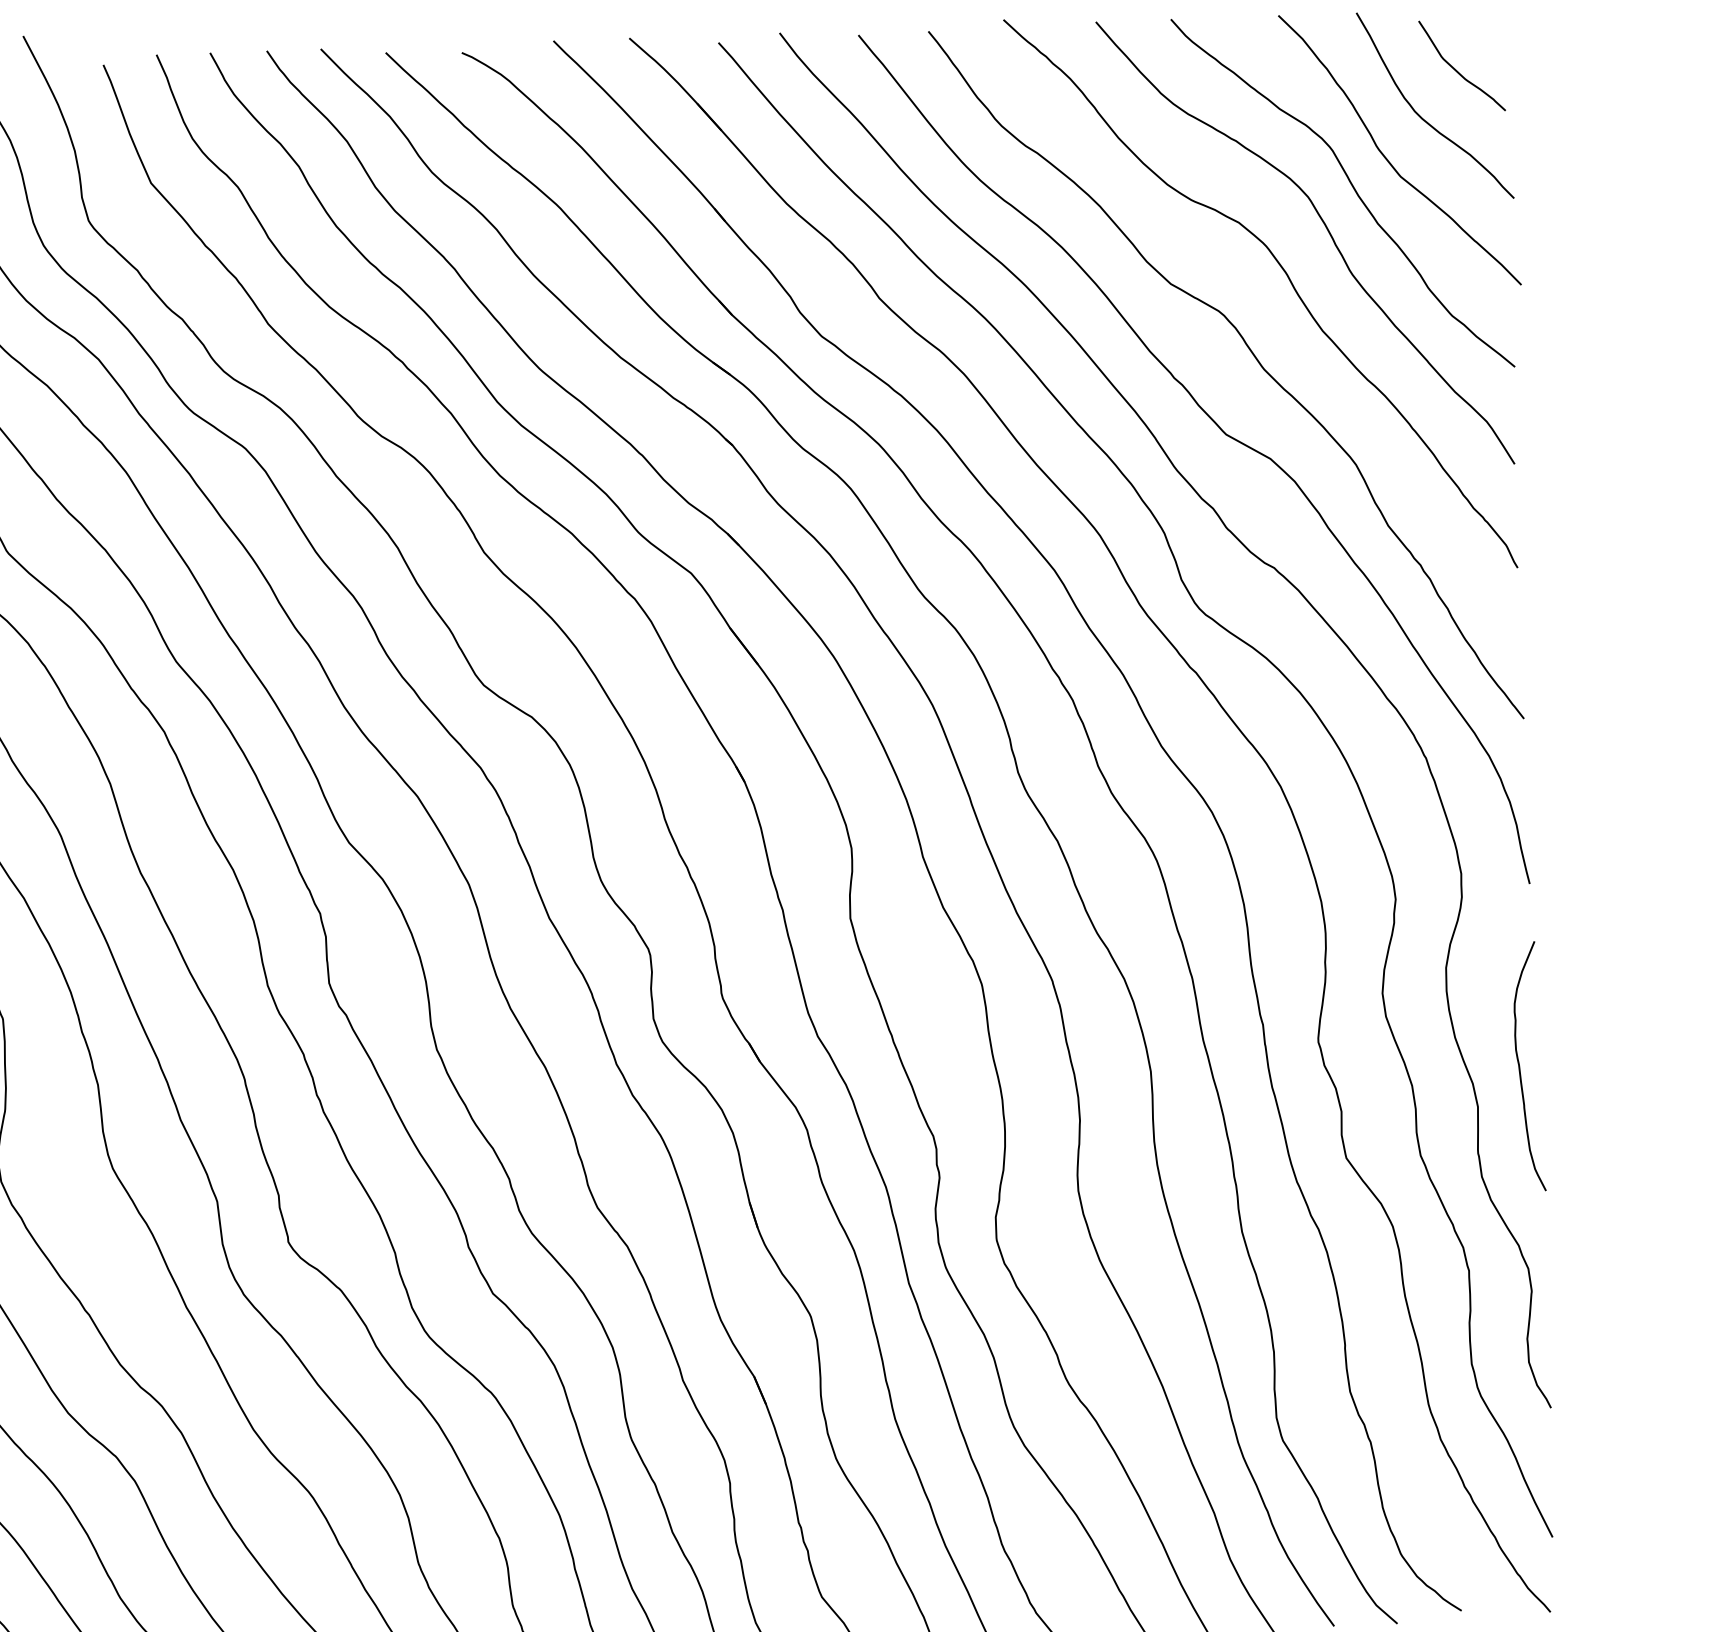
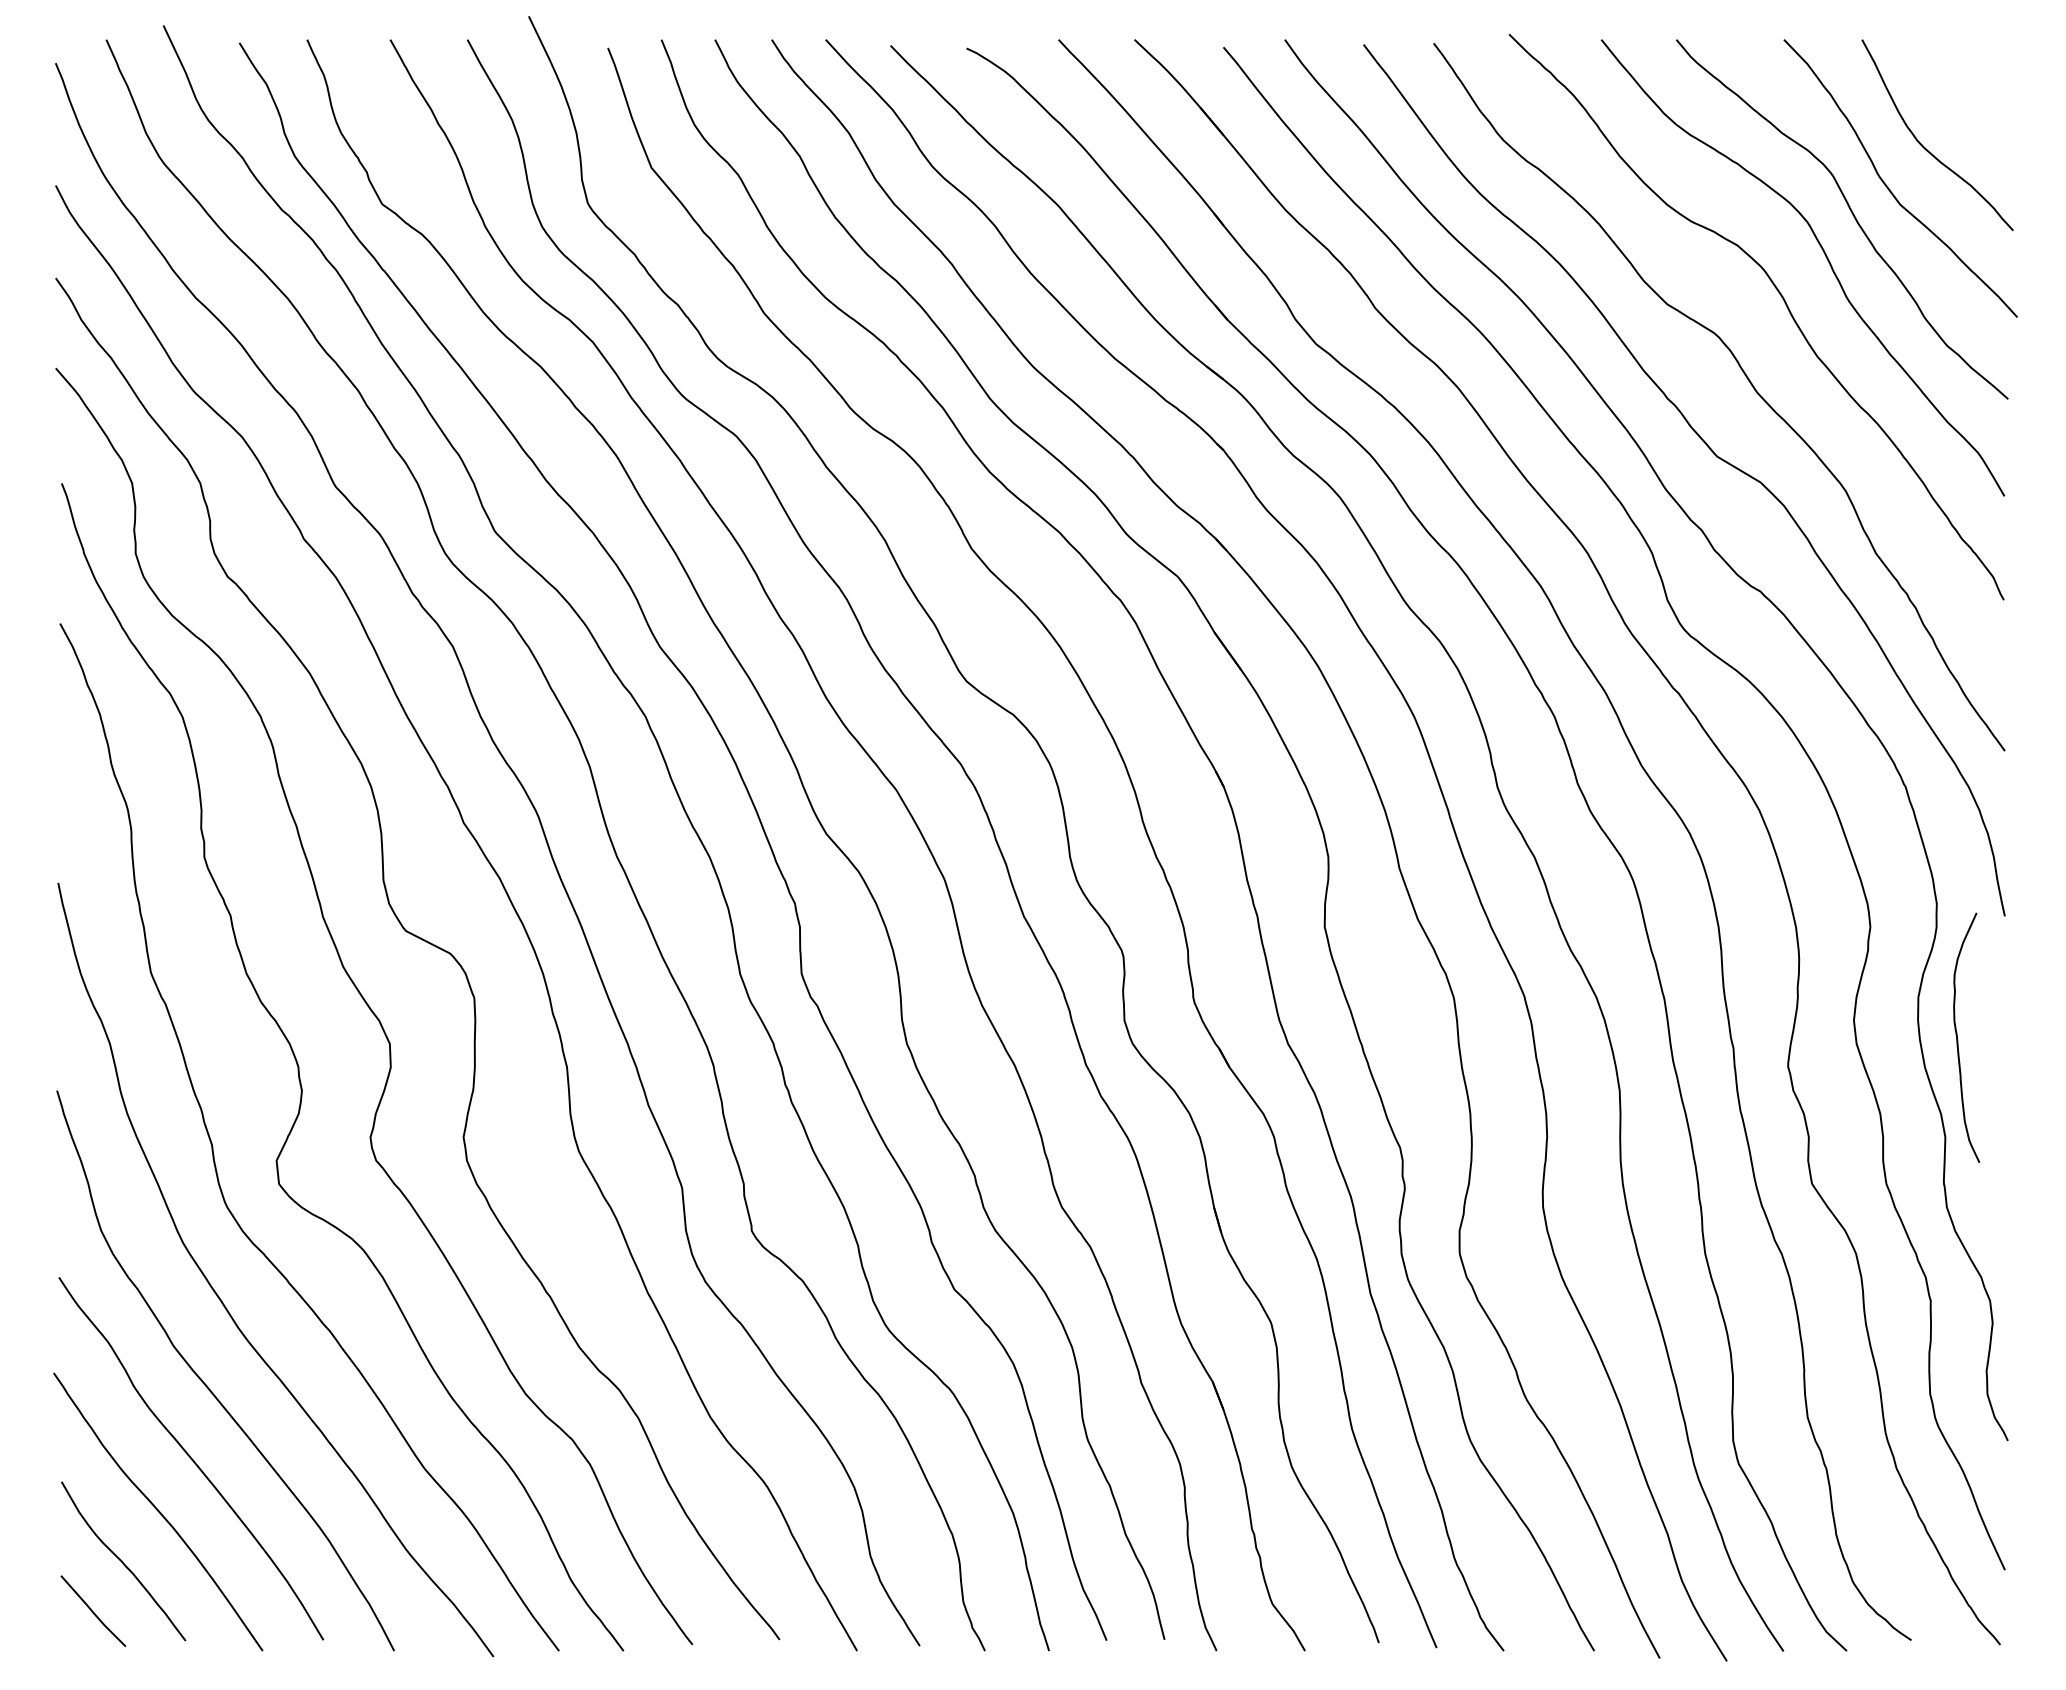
curve: (1456, 70) -> (1960, 100), removed
curve: (1520, 1068) -> (1958, 1039), moved

